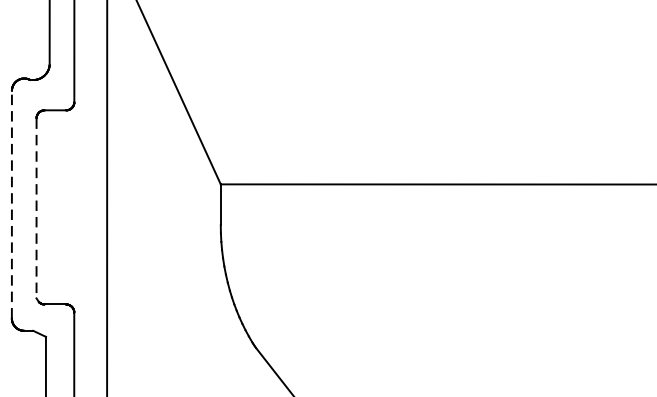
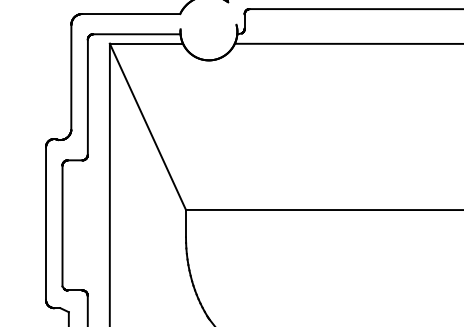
line: (12, 204) -> (46, 223), dashed -> solid
line: (36, 209) -> (62, 226), dashed -> solid

